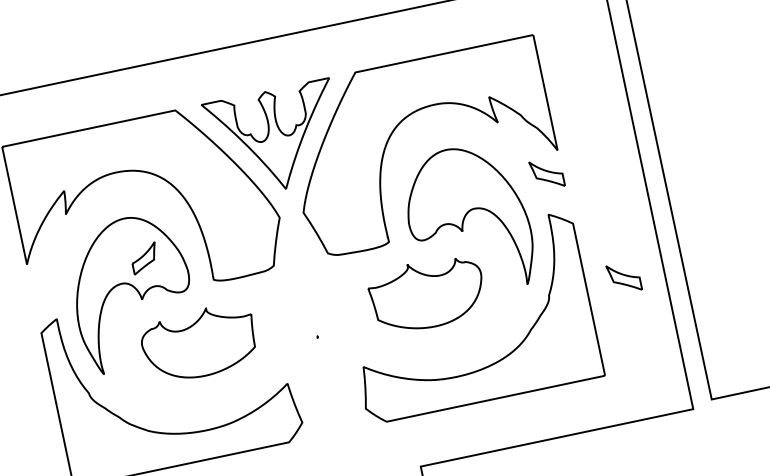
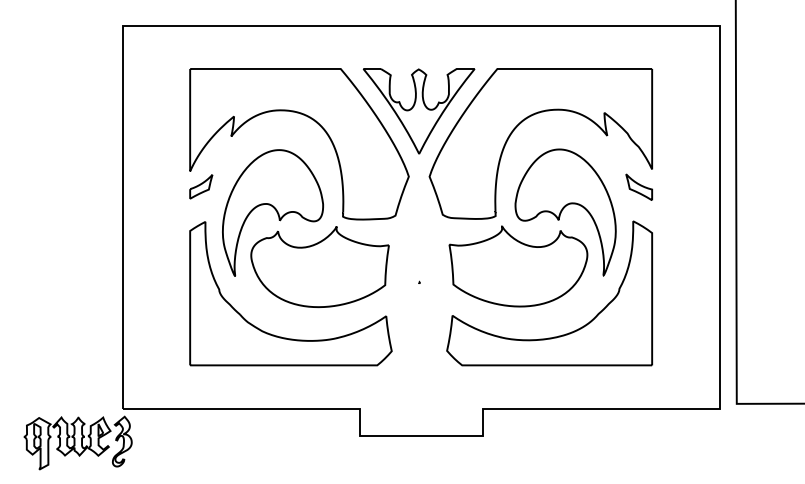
part: (144, 257) -> (201, 186), moved
part: (624, 276) -> (685, 286), removed
part: (427, 294) -> (518, 266), size x1.43
part: (198, 343) -> (319, 267), size x1.43

